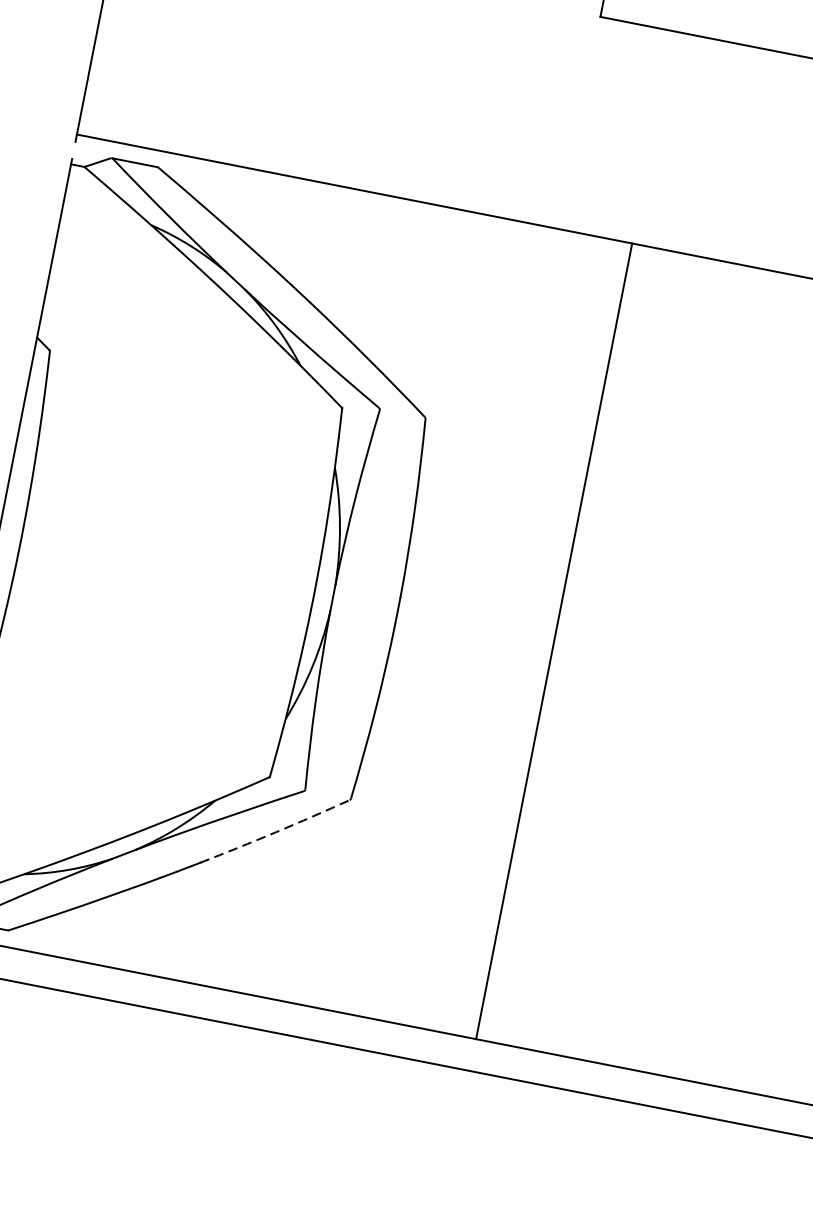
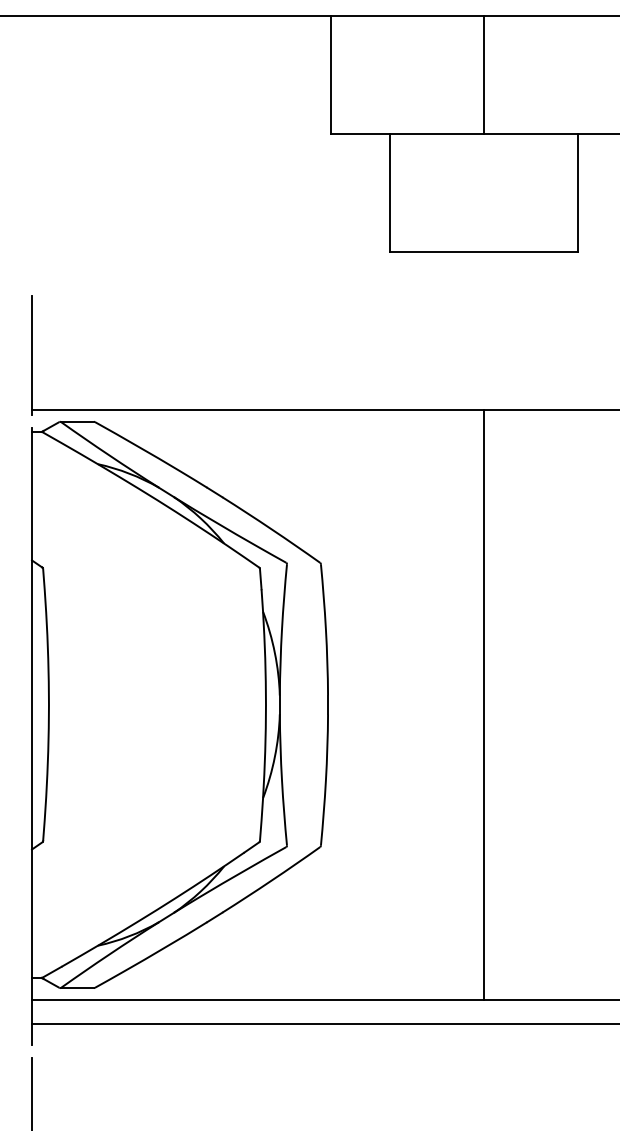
line: (554, 640) -> (484, 704), moved
arc: (275, 832) -> (271, 880), dashed -> solid

